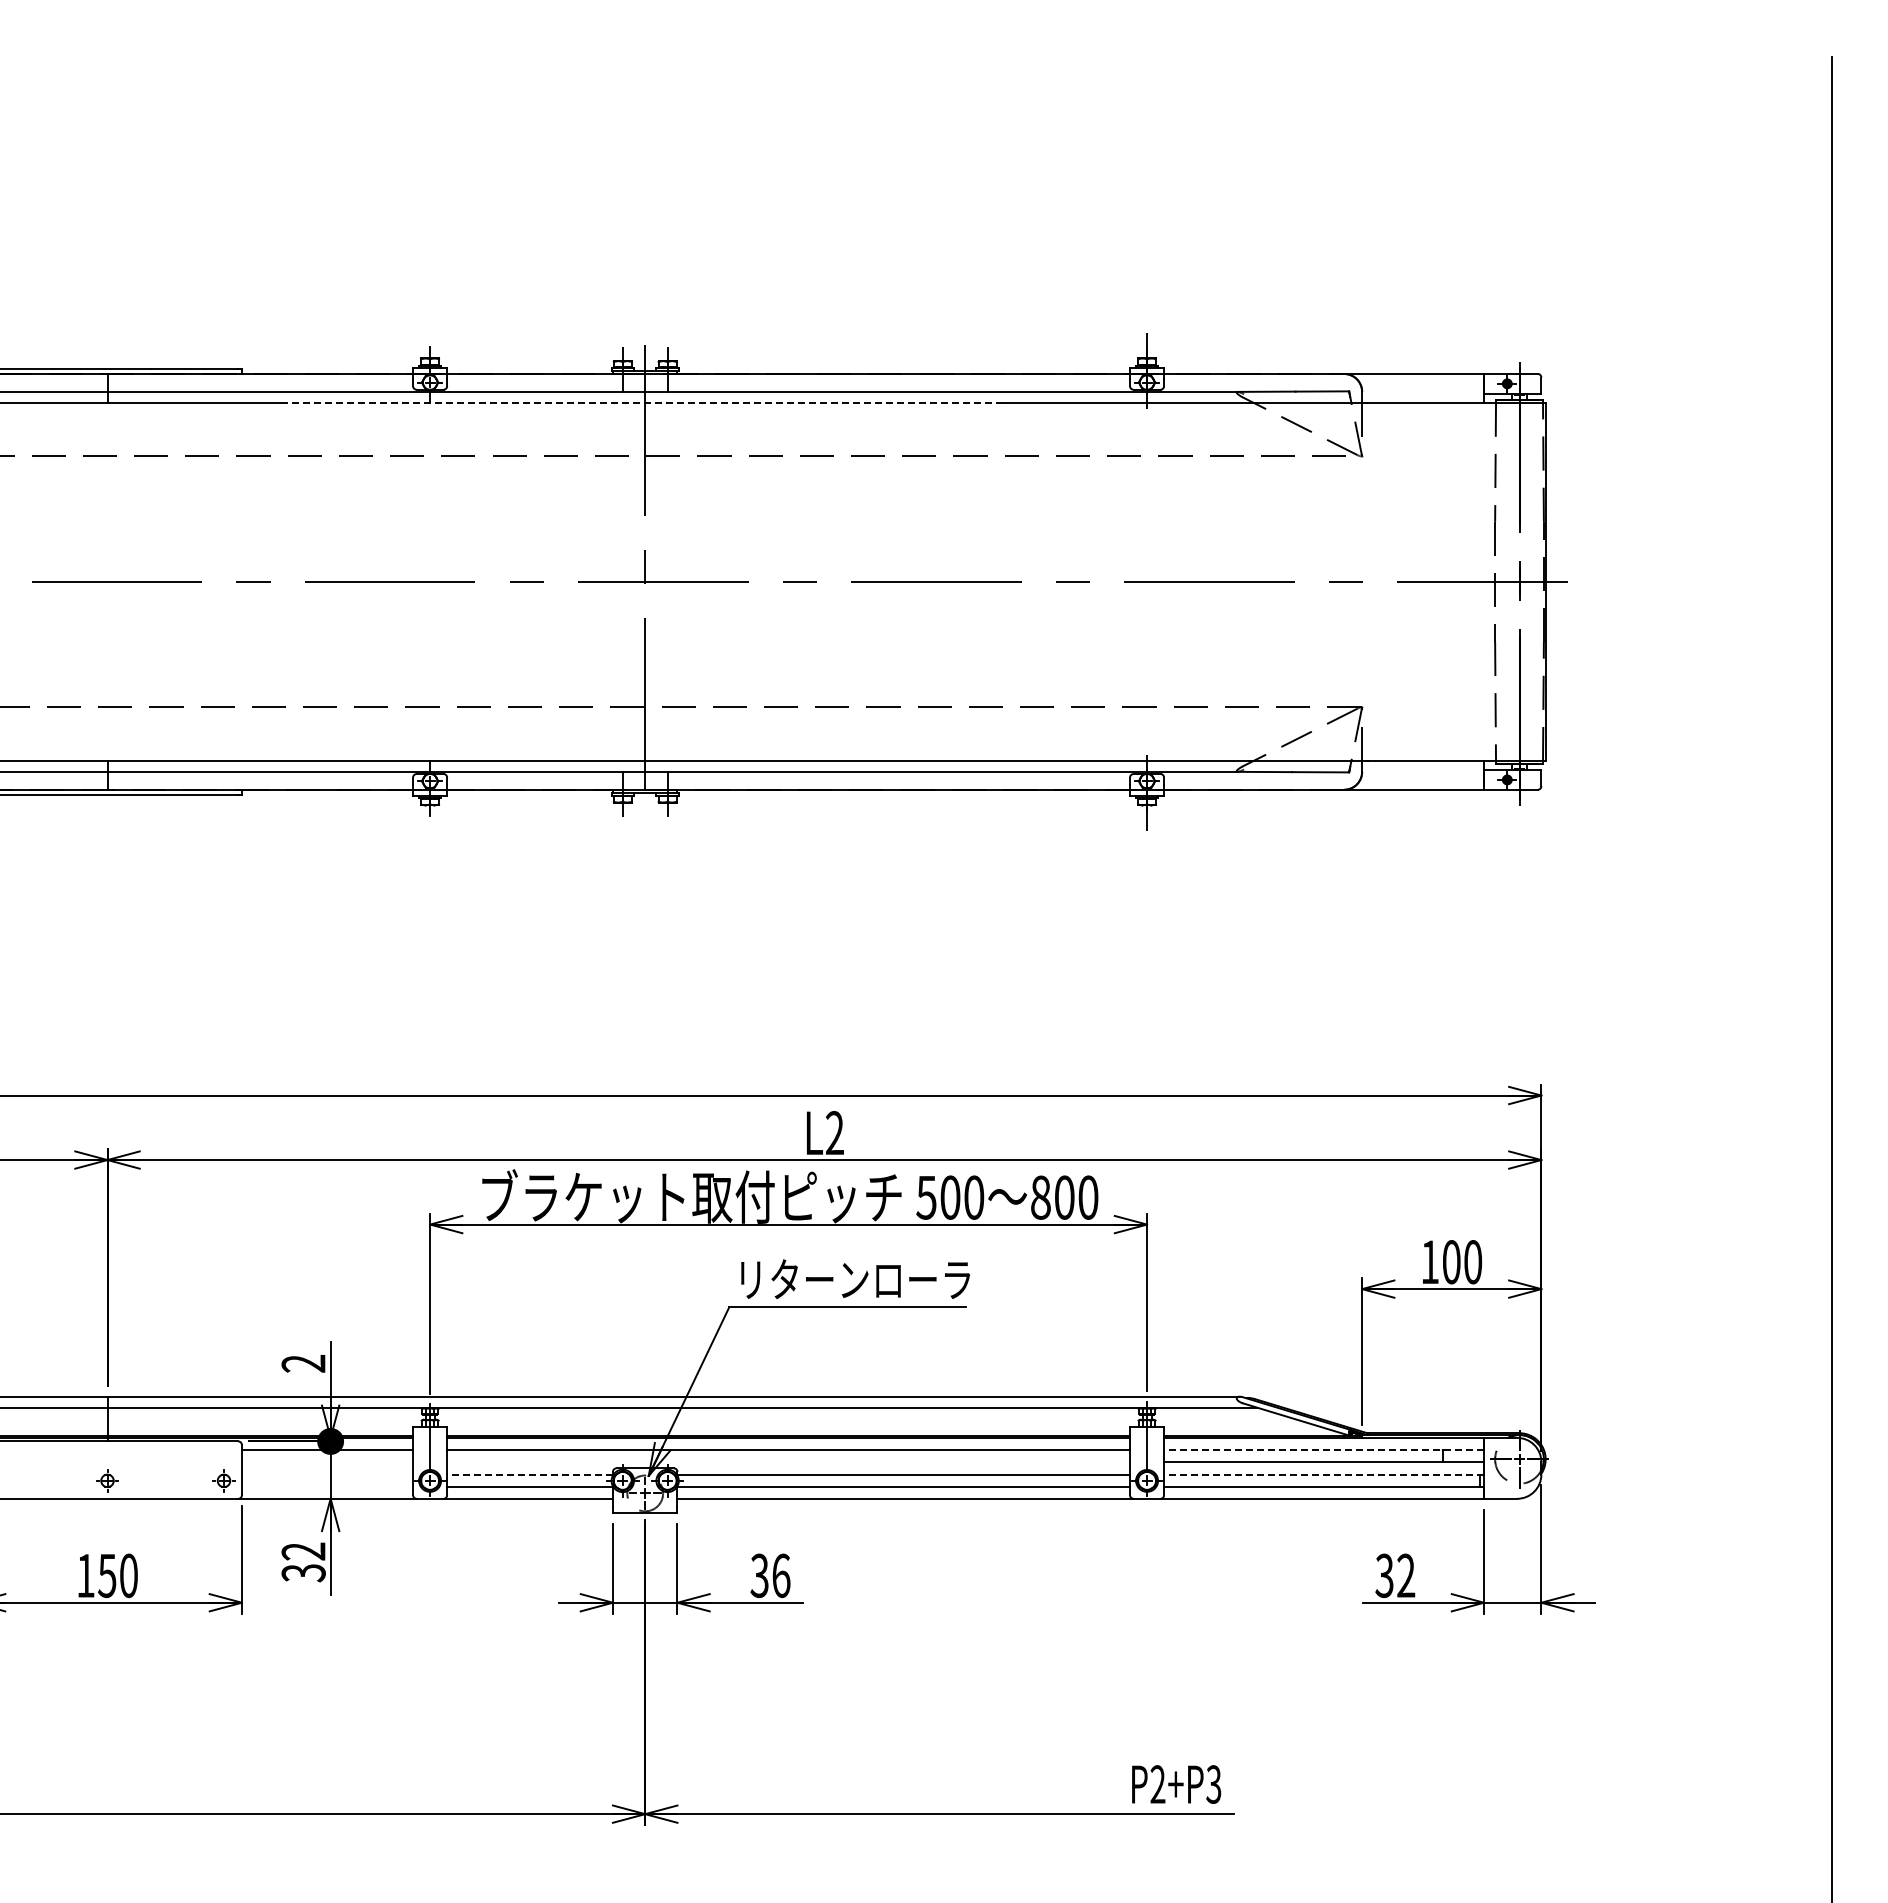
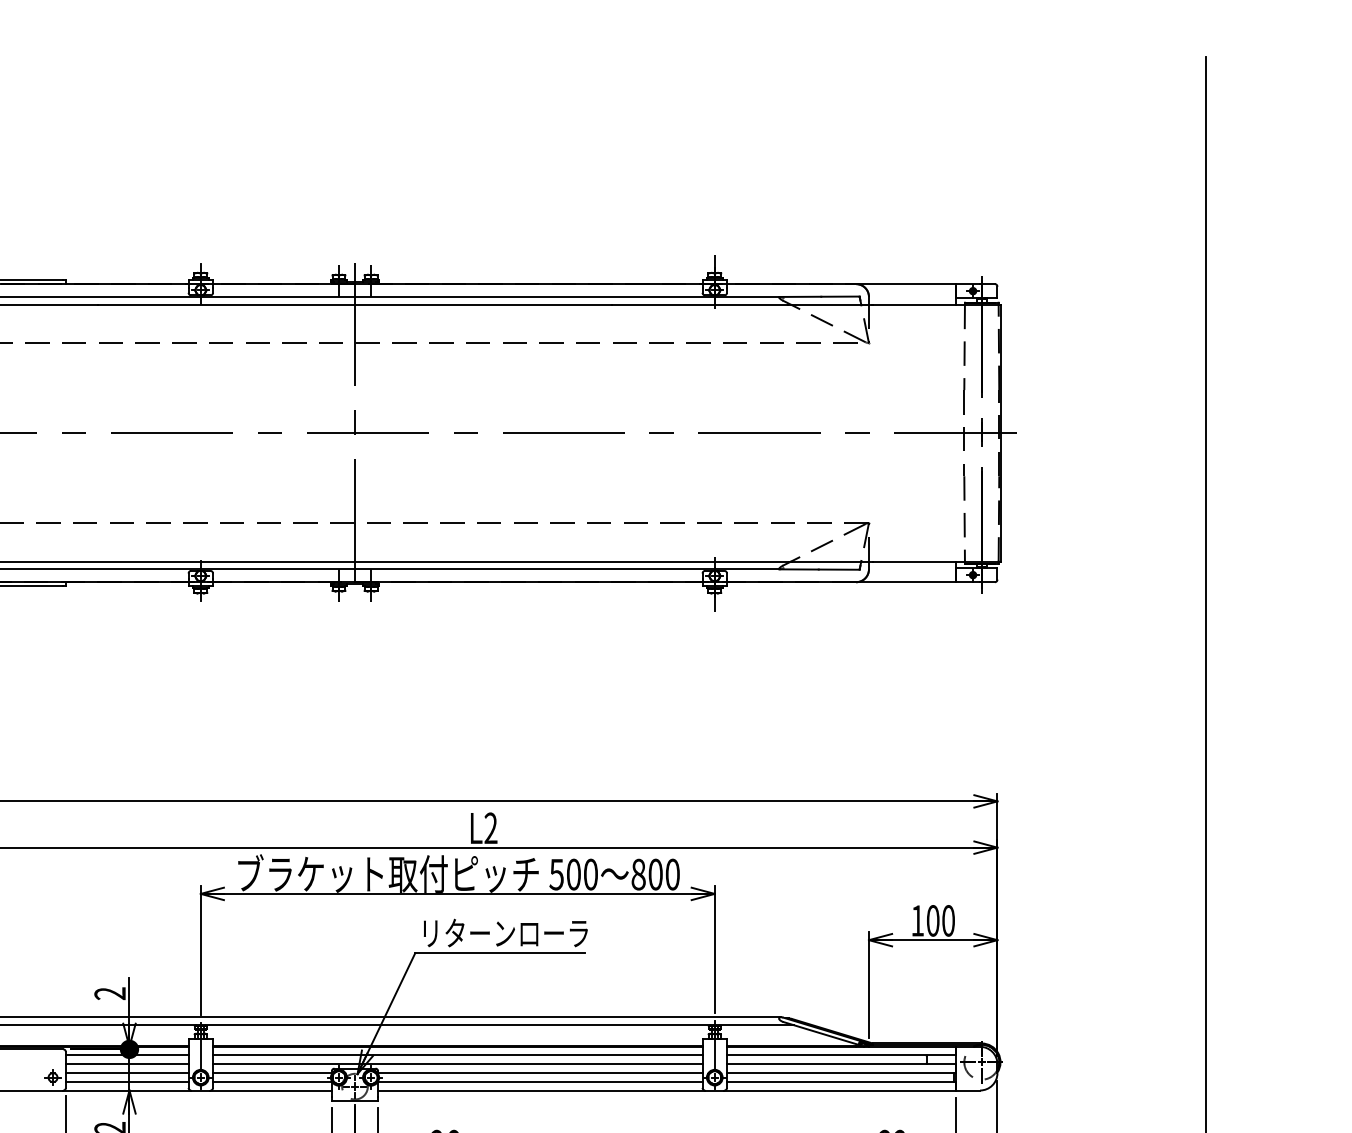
line: (644, 402) -> (354, 304), dashed -> solid
line: (1324, 1449) -> (841, 1055), dashed -> solid
line: (327, 1461) -> (127, 1063), added
line: (788, 1461) -> (457, 1063), added
line: (327, 1475) -> (127, 1073), added
line: (530, 1475) -> (272, 1073), dashed -> solid
line: (1324, 1475) -> (841, 1073), dashed -> solid
line: (327, 1486) -> (127, 1081), added

